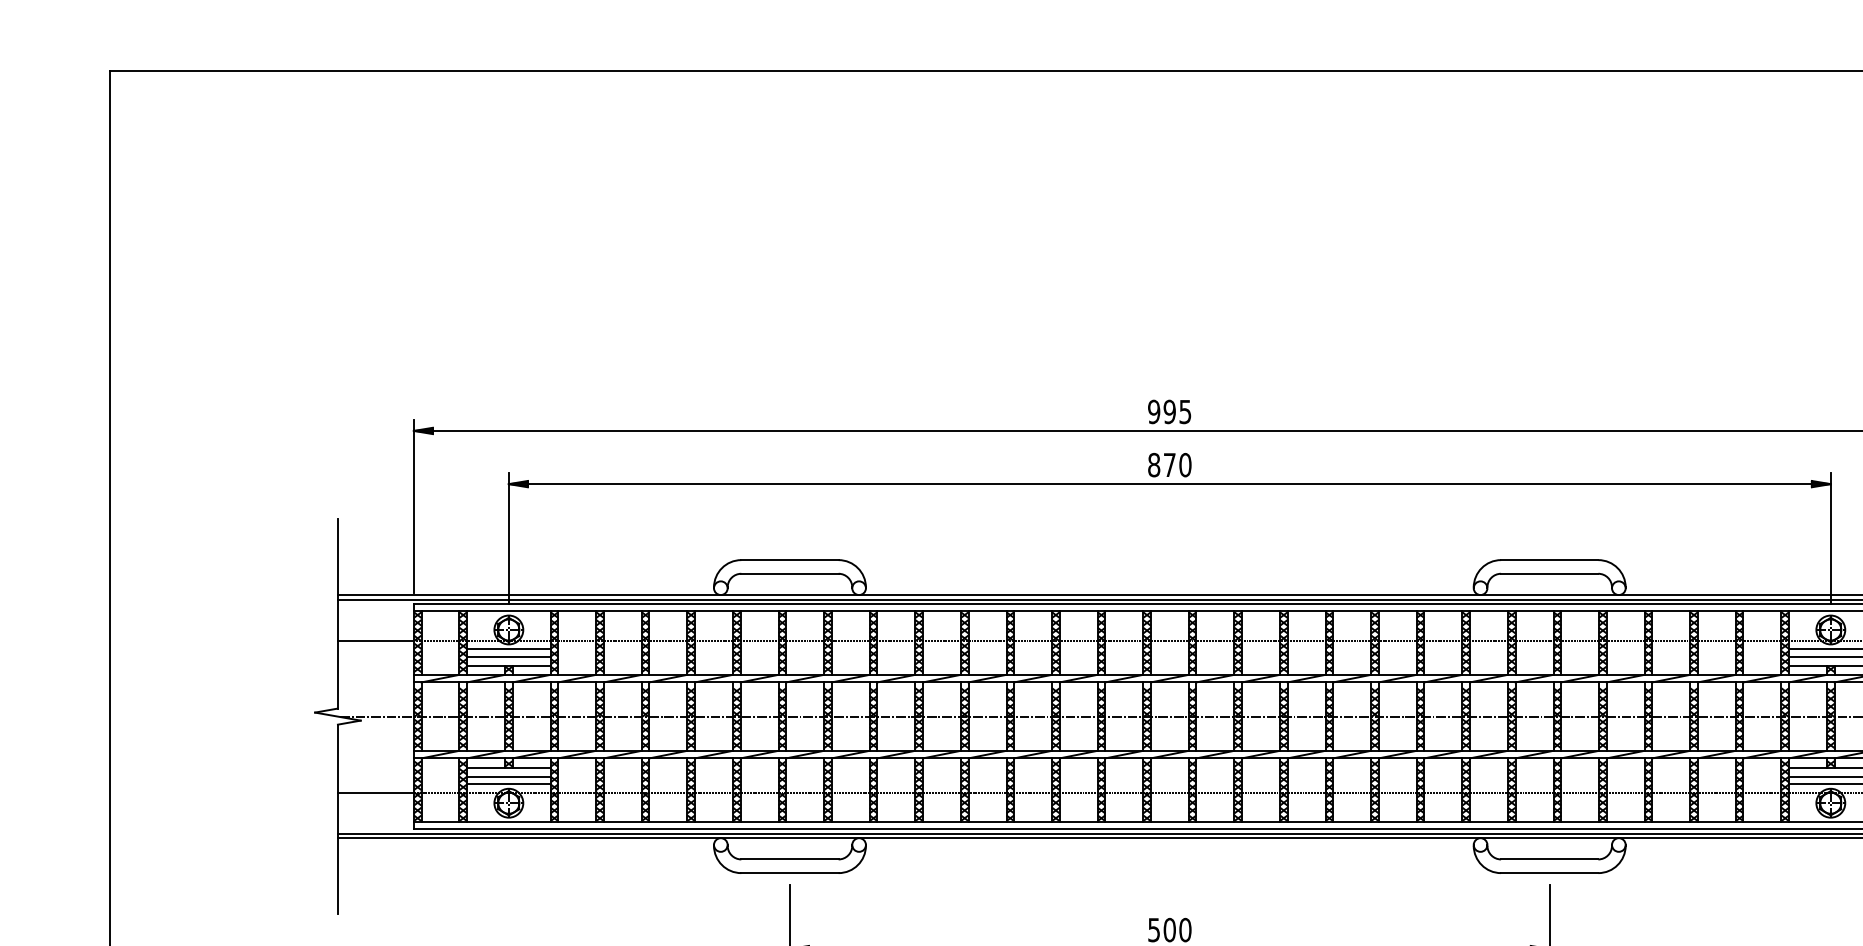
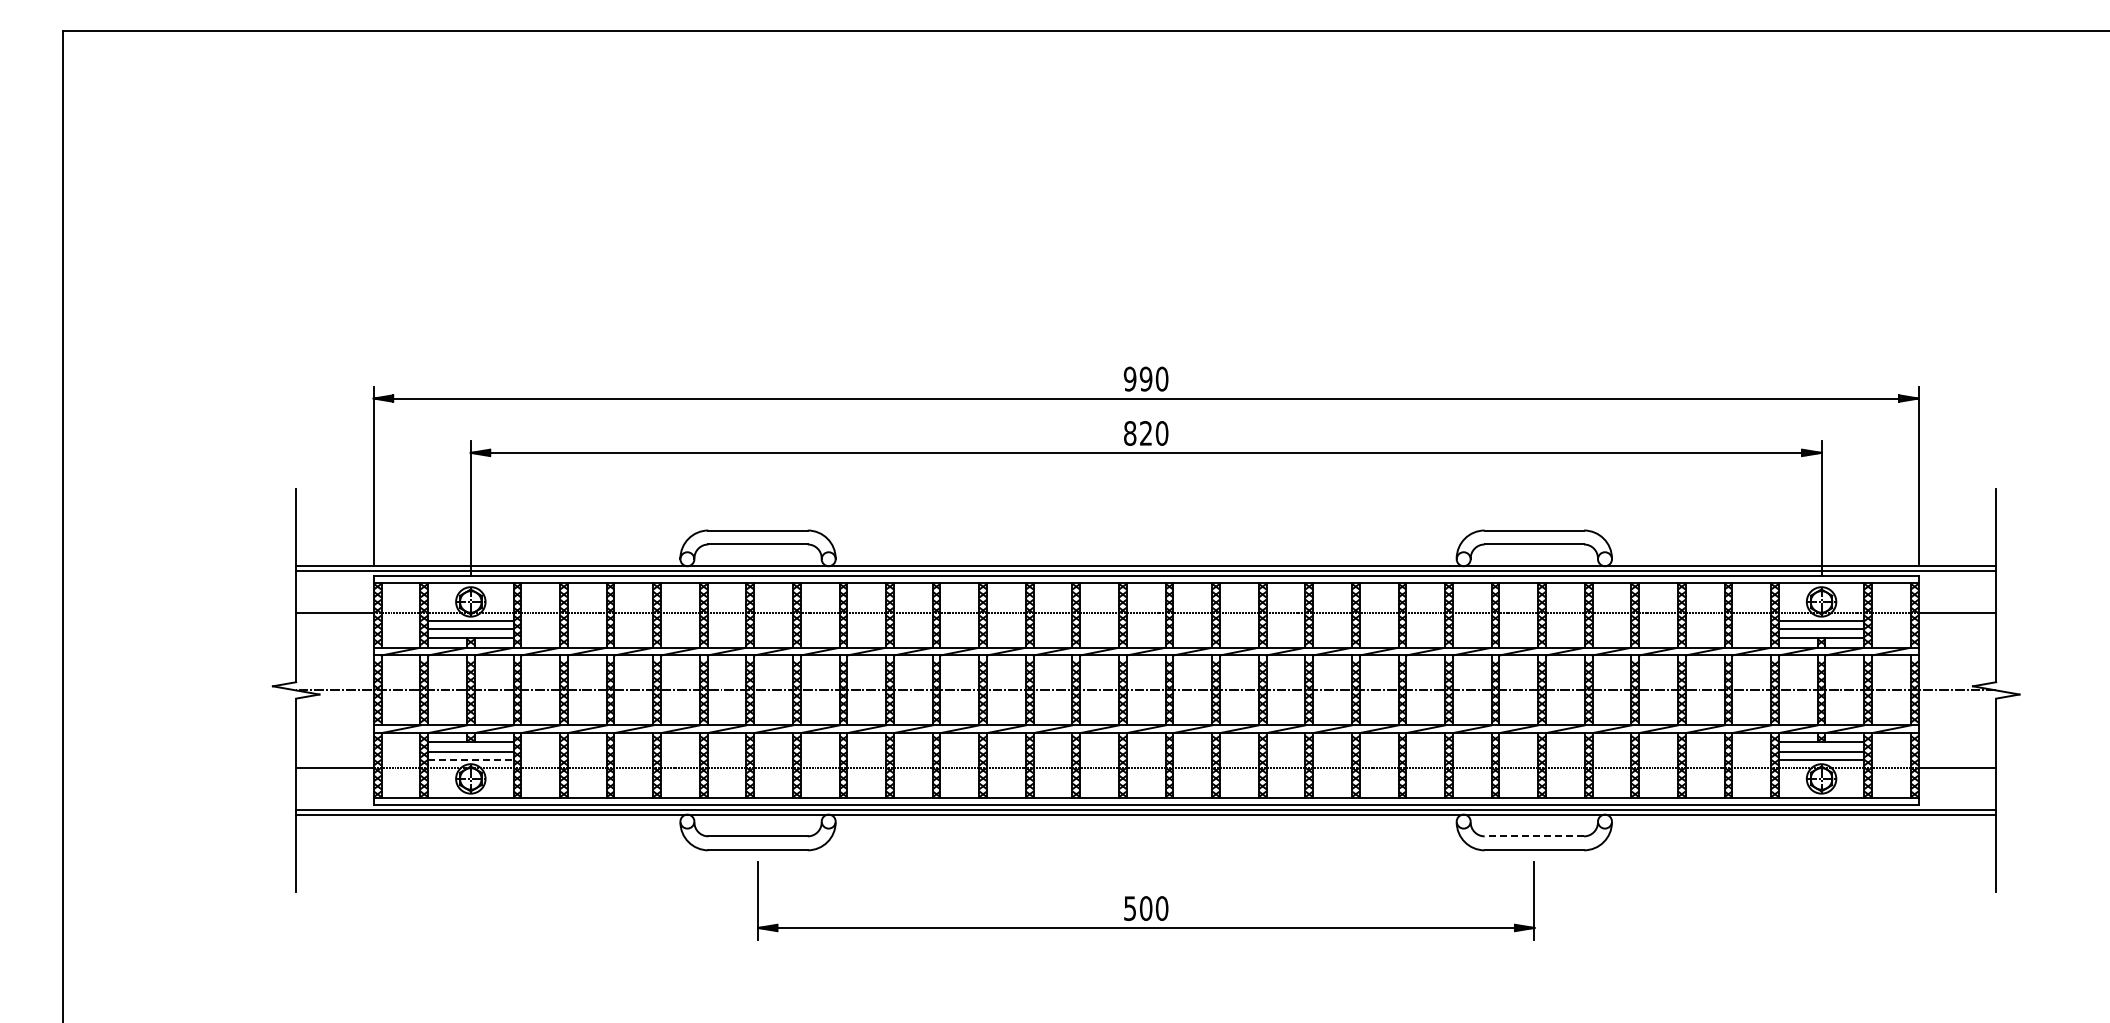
text: (1184, 411) -> (1161, 378), 995 -> 990
text: (1169, 465) -> (1145, 433), 870 -> 820
line: (508, 784) -> (470, 759), solid -> dashed
line: (1549, 859) -> (1534, 836), solid -> dashed

